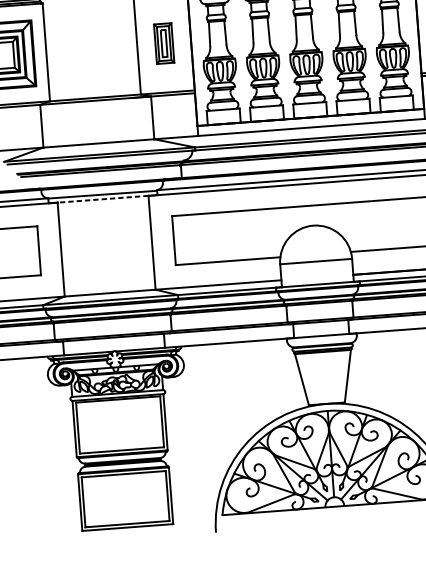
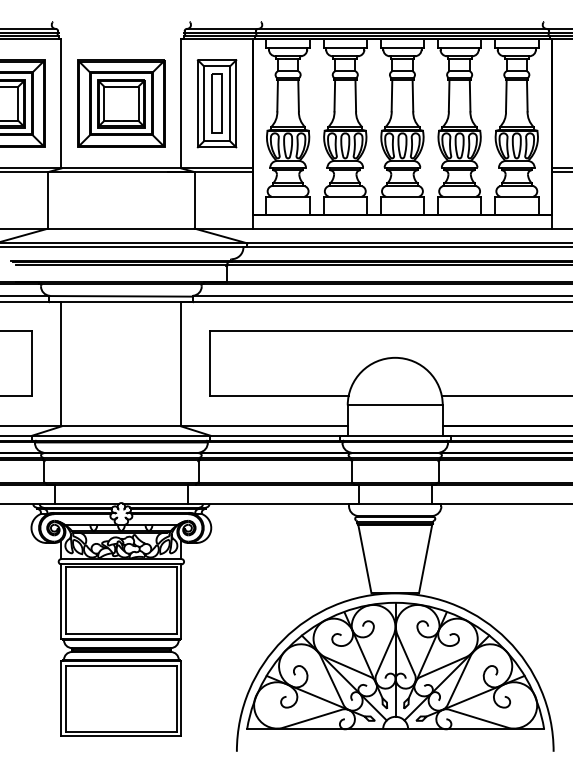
part: (163, 43) -> (216, 103), size x1.67
part: (91, 48) -> (121, 103), added
line: (102, 199) -> (120, 302), dashed -> solid

